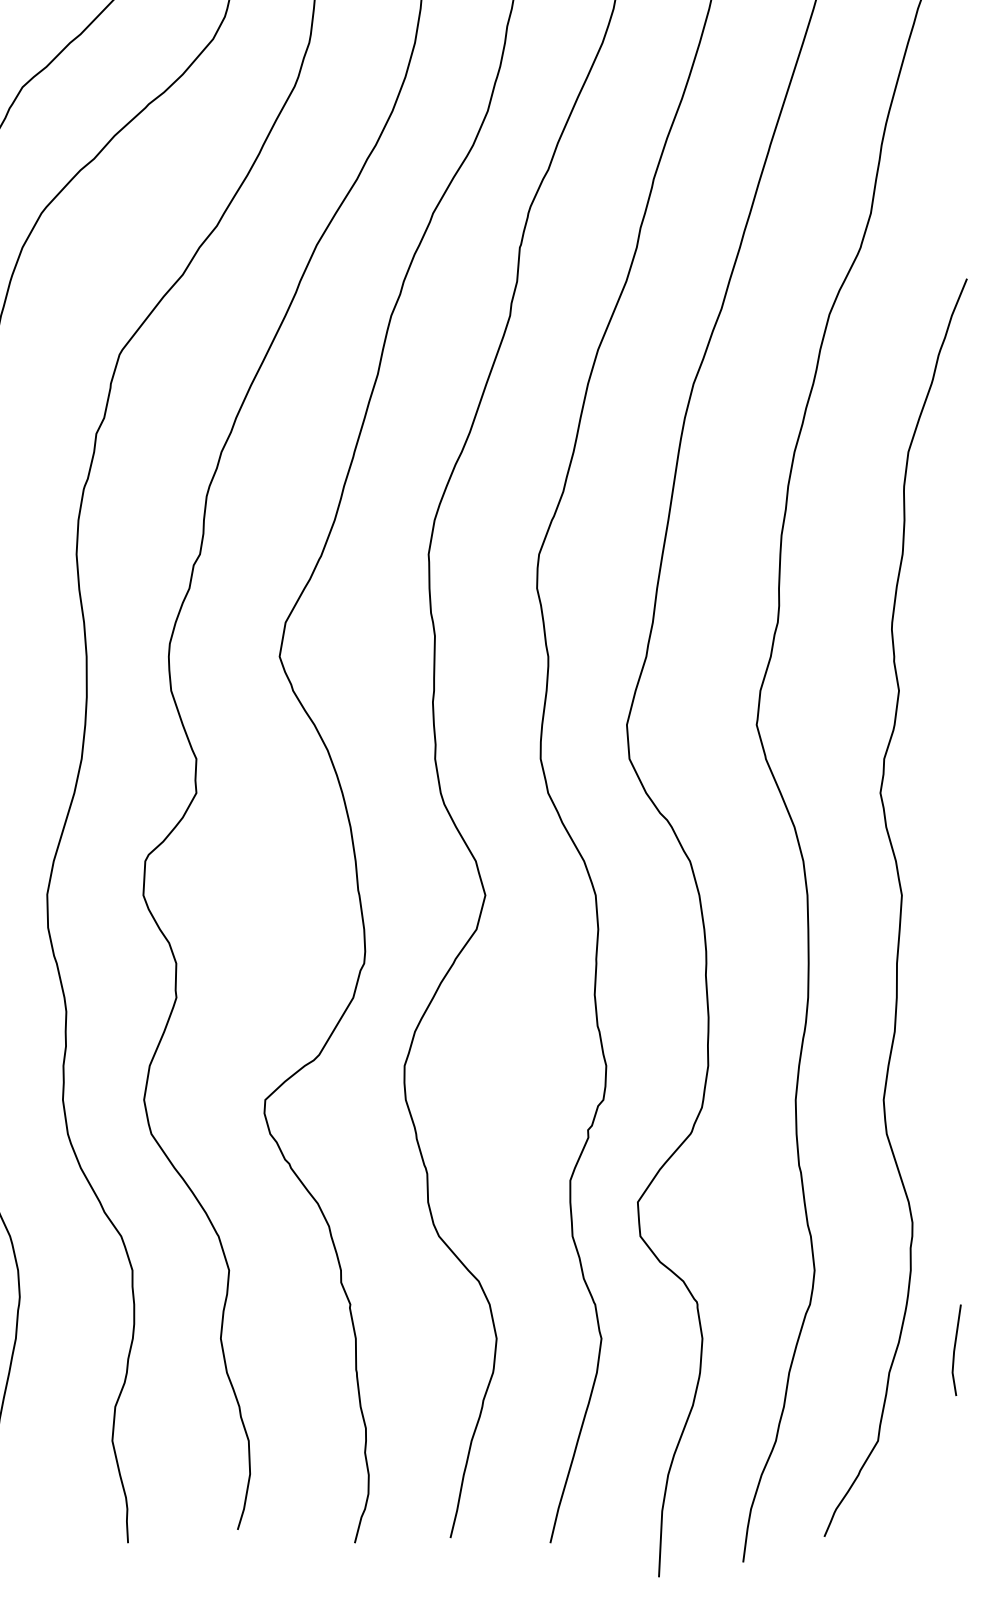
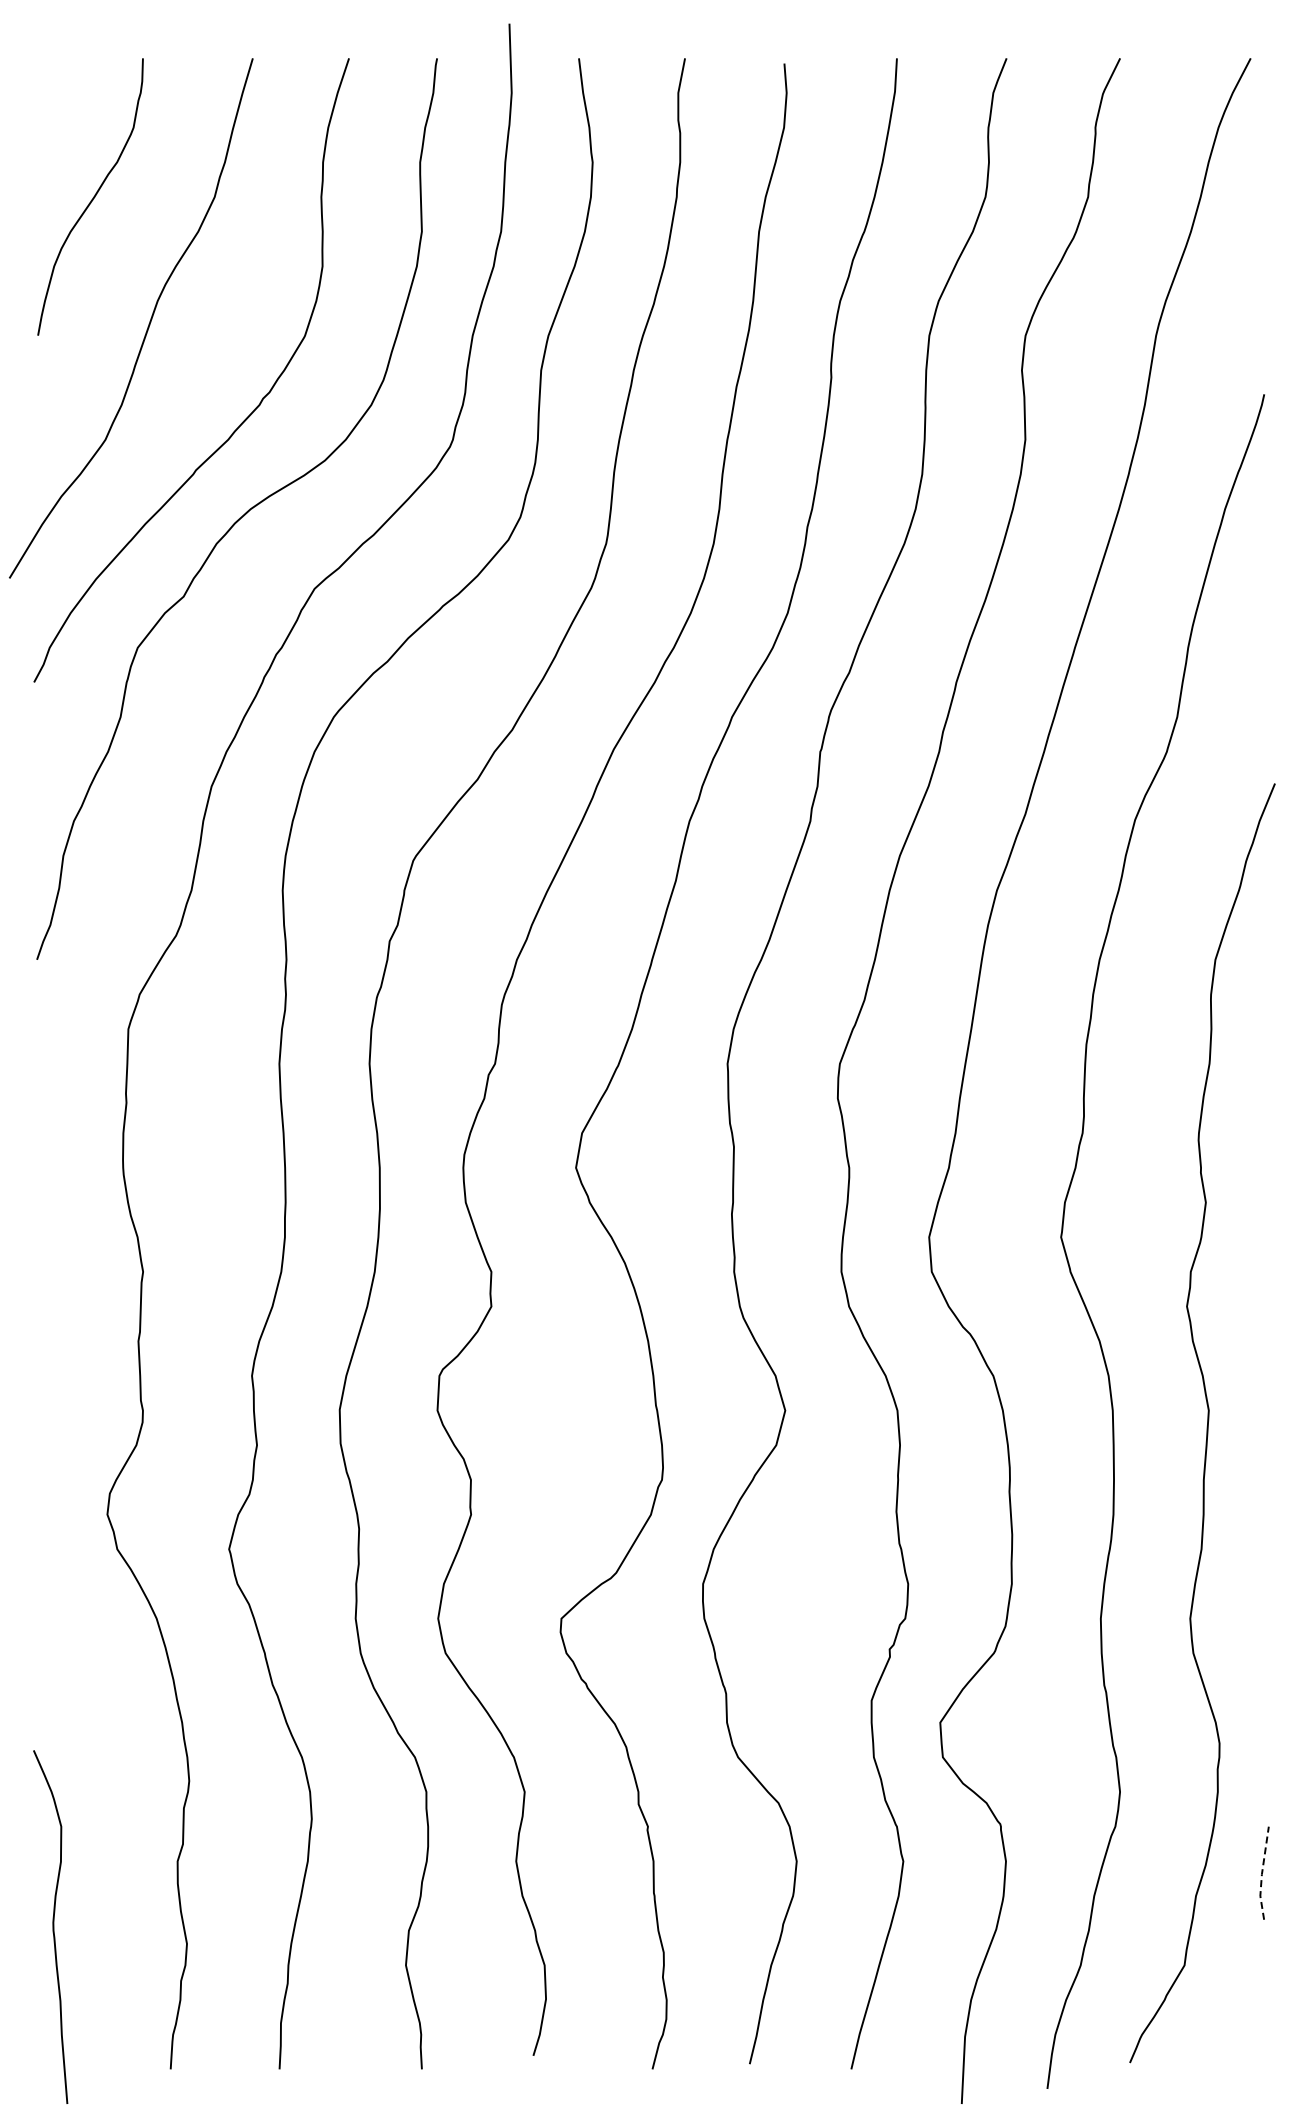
line: (953, 1351) -> (1261, 1874), solid -> dashed

